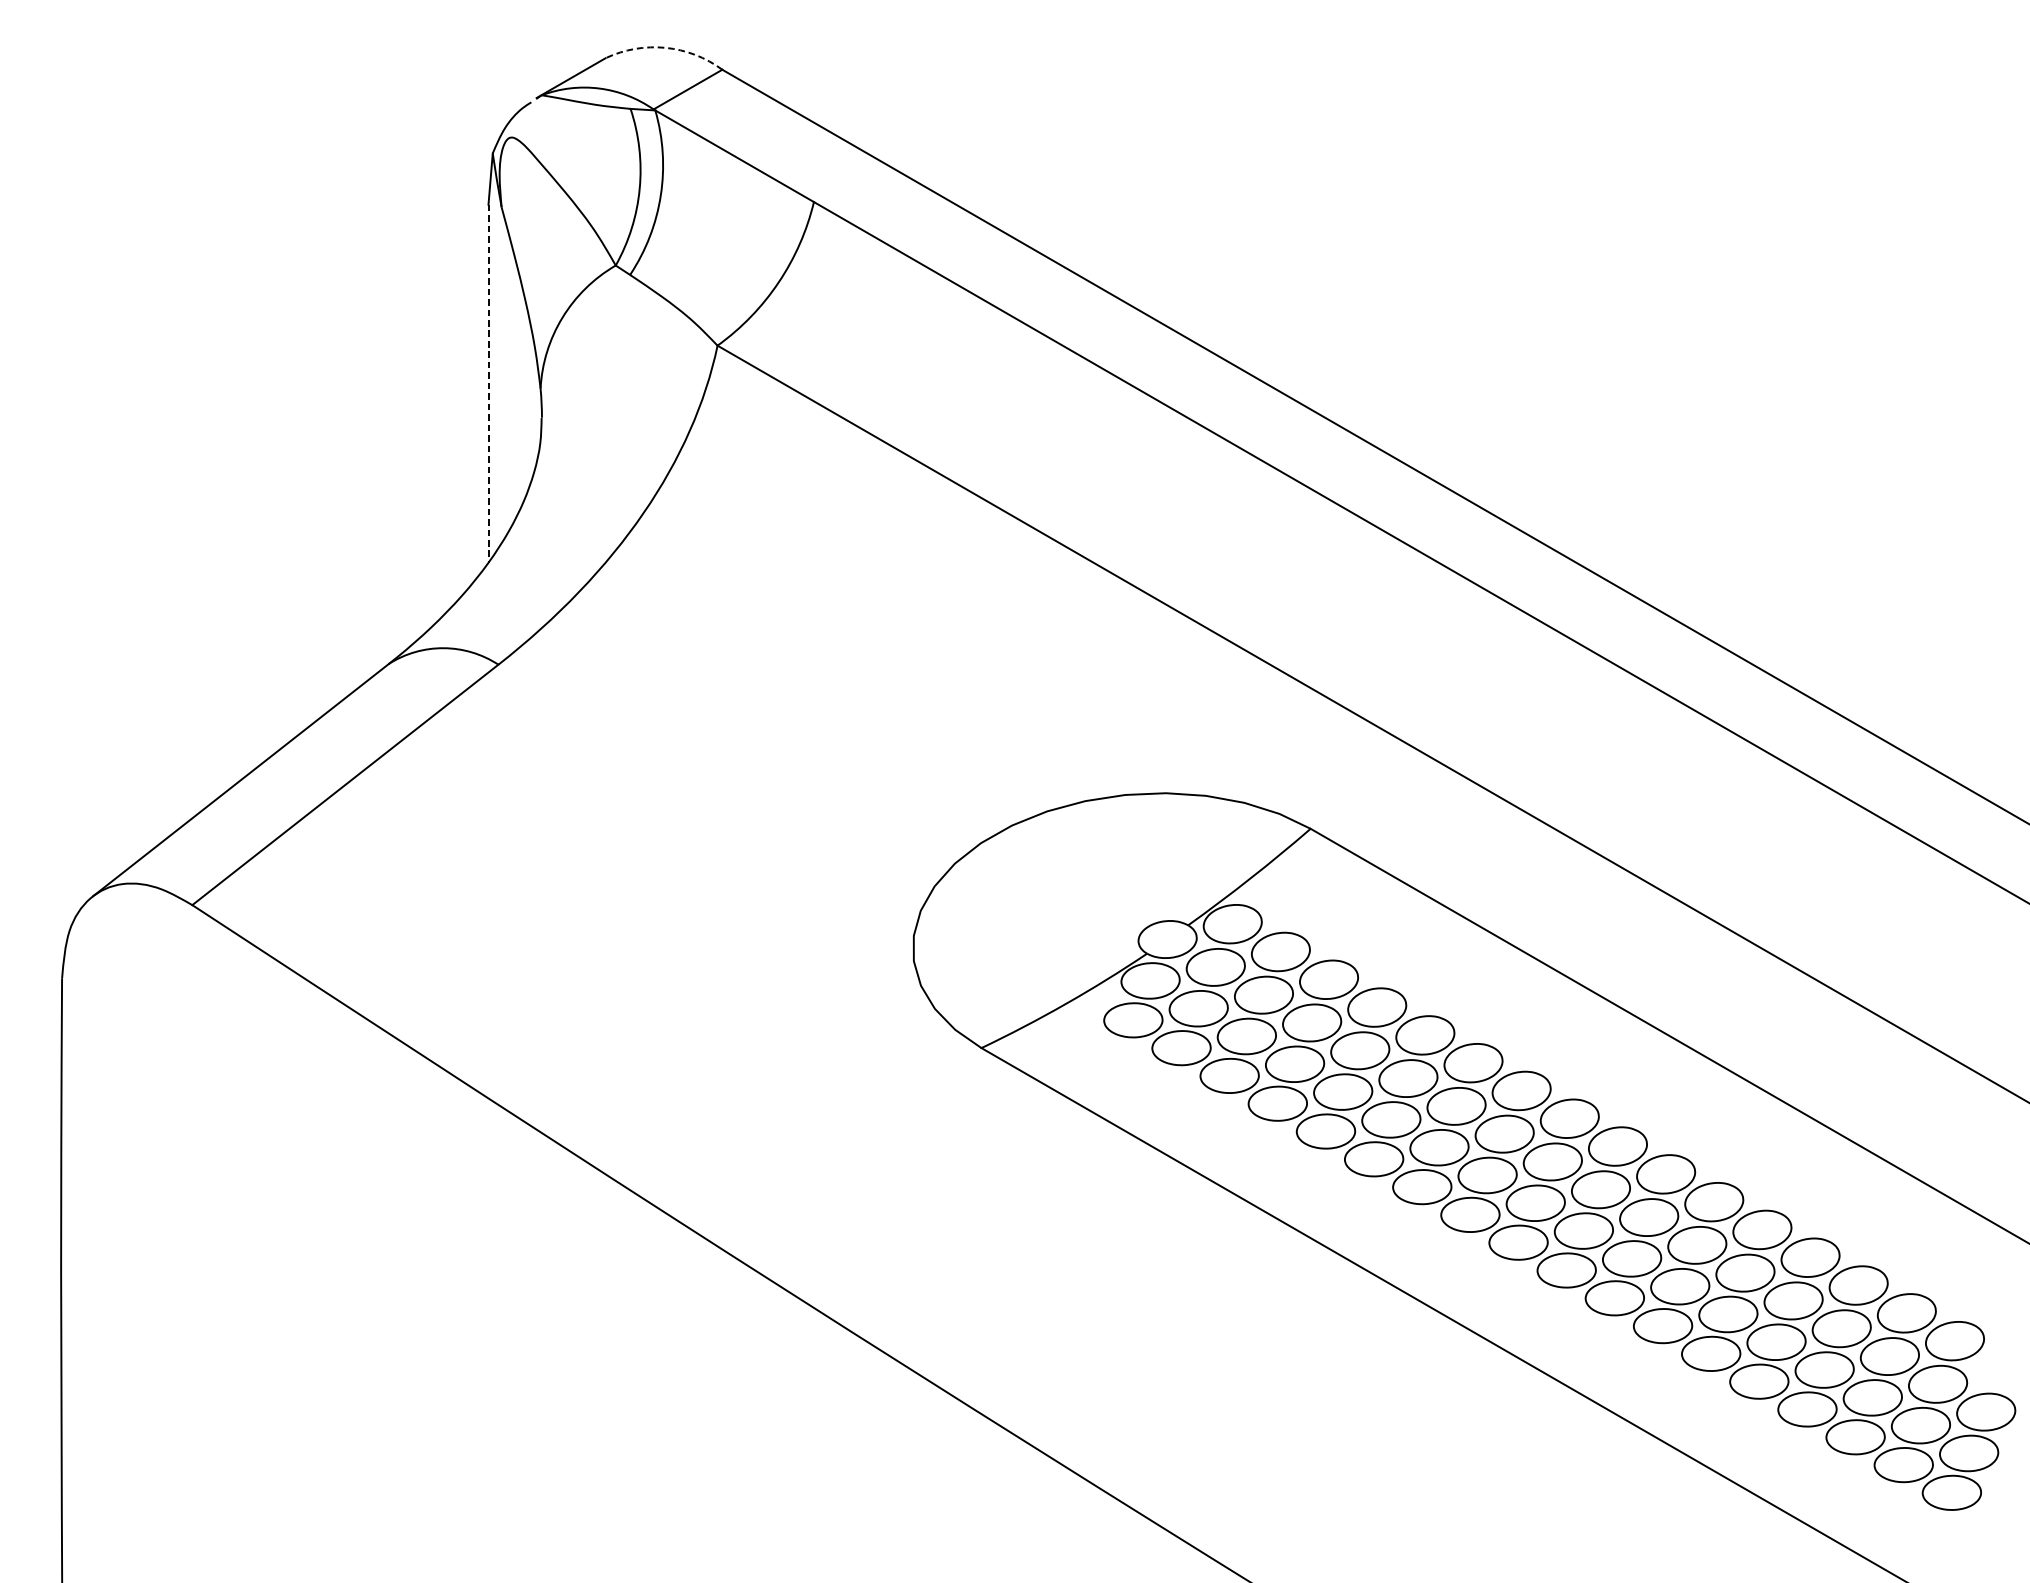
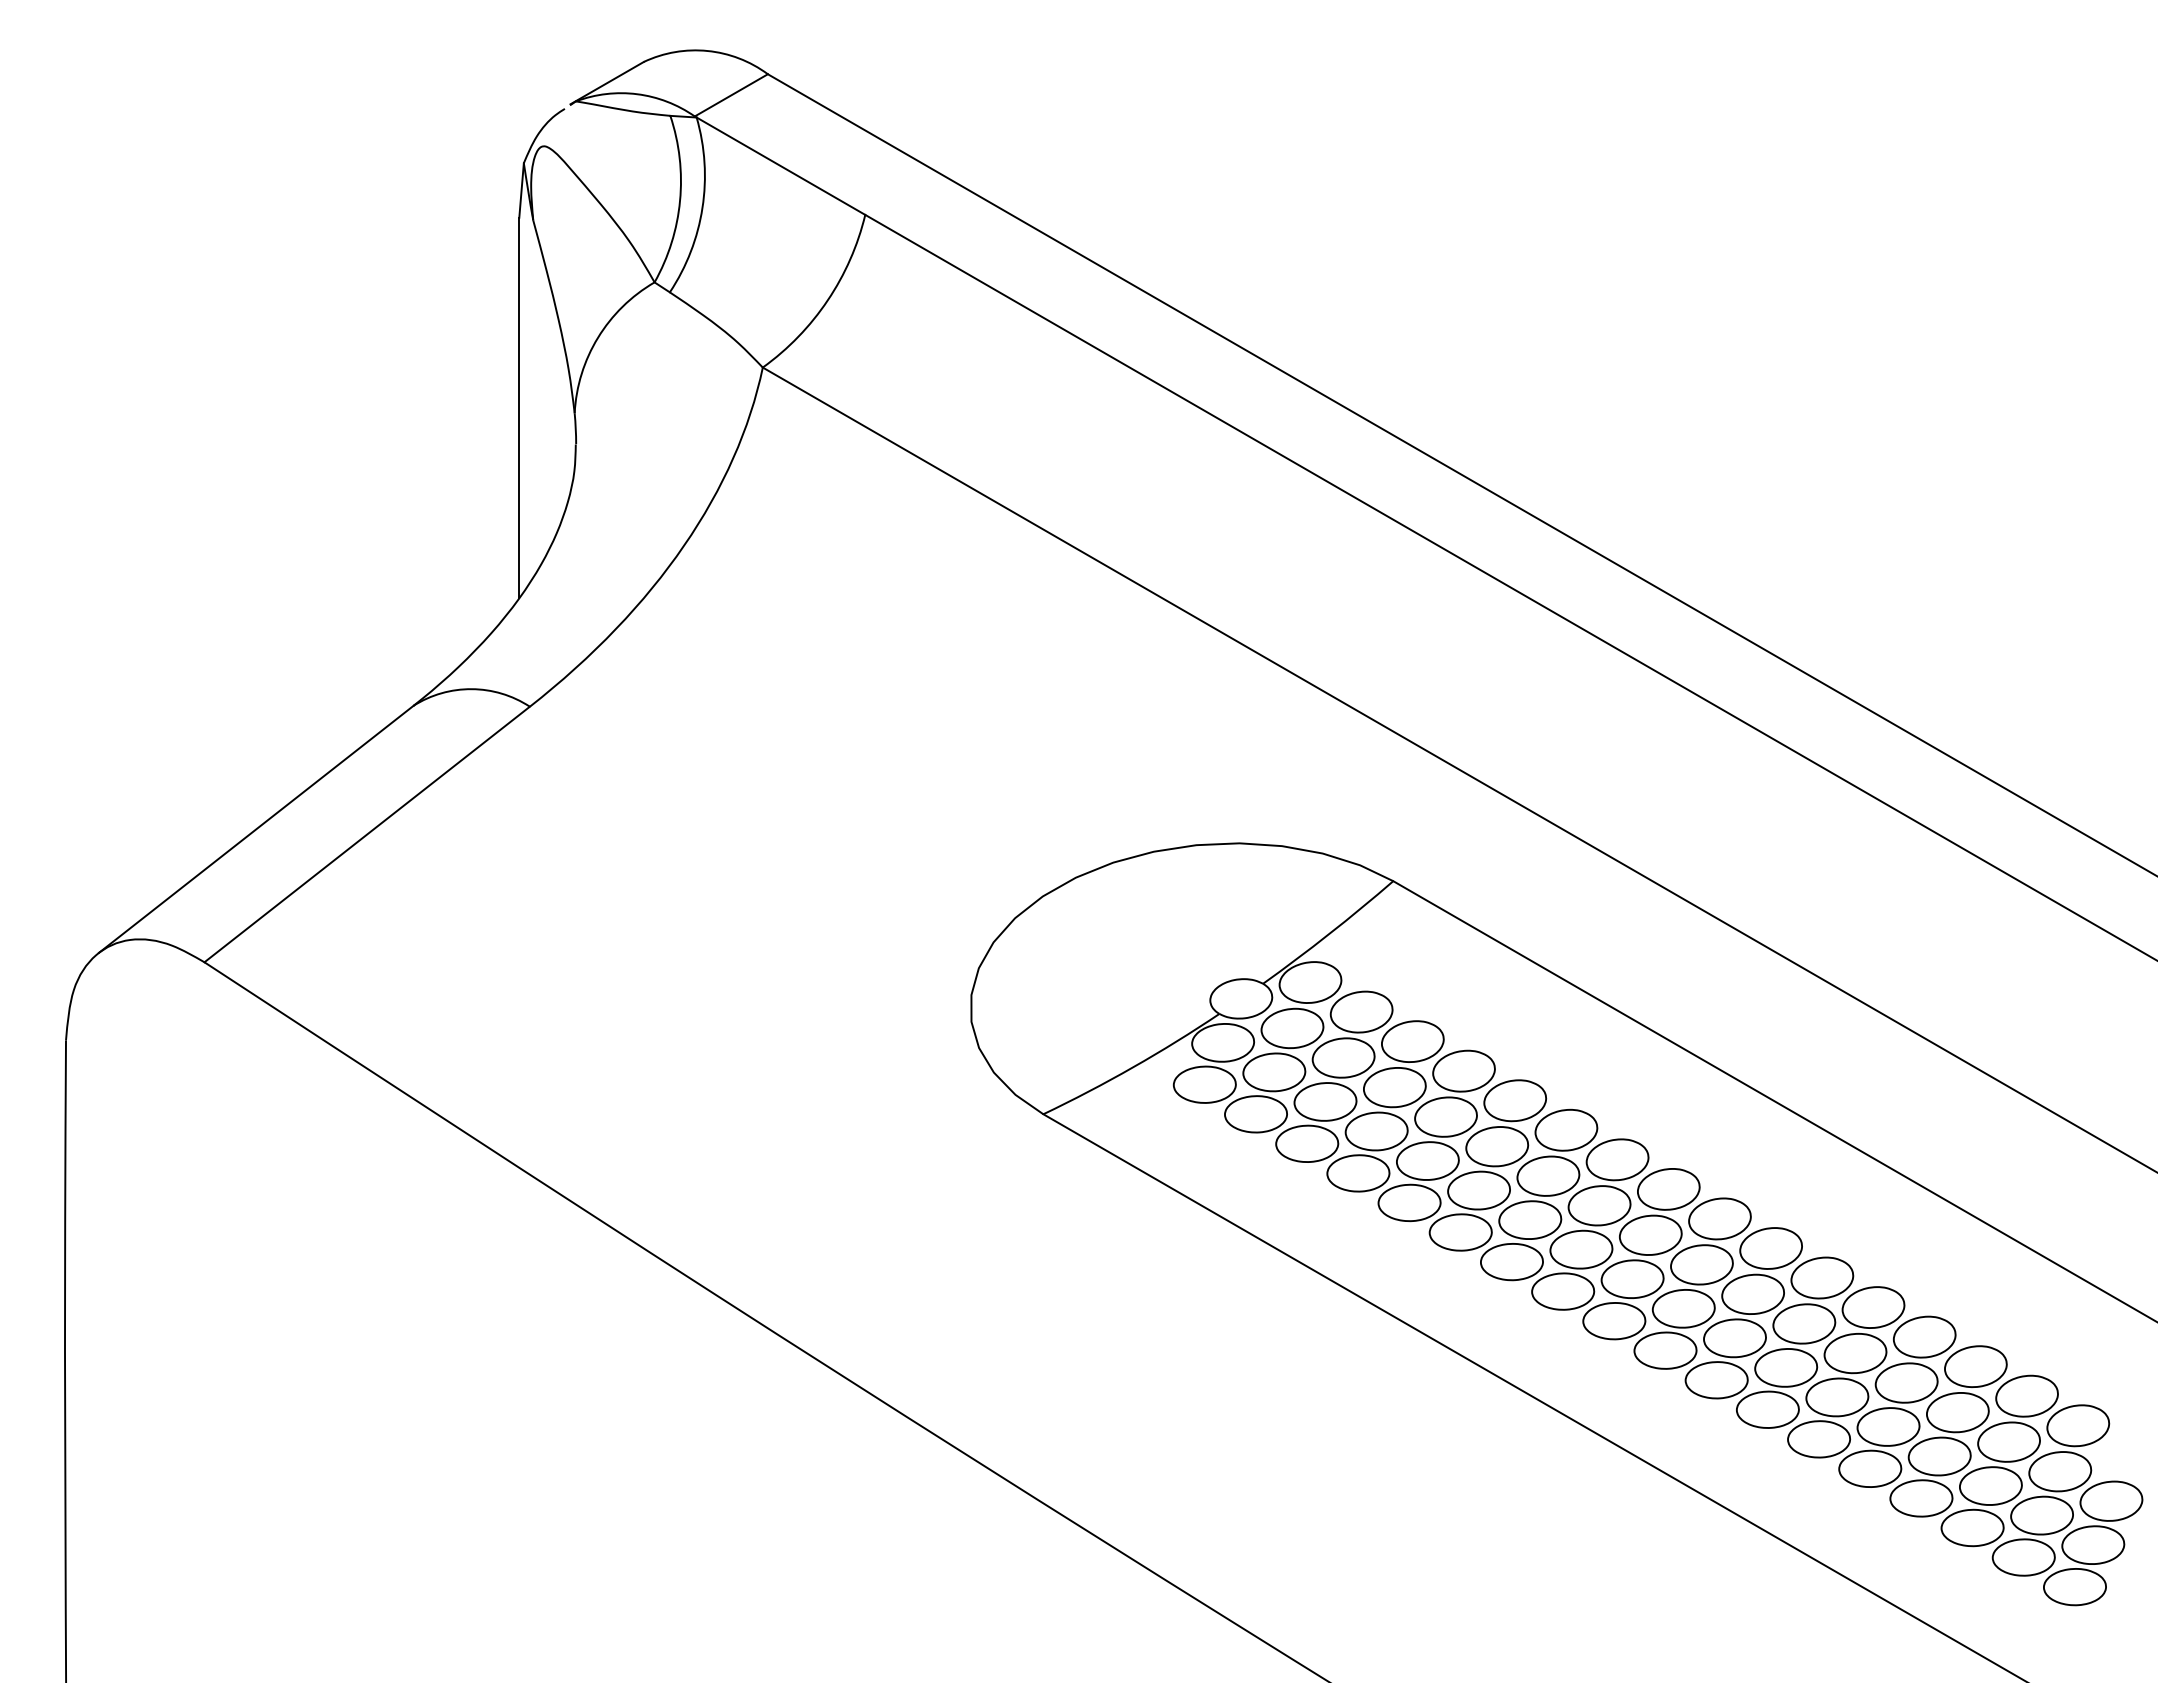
arc: (665, 47) -> (707, 50), dashed -> solid
line: (488, 384) -> (519, 408), dashed -> solid

